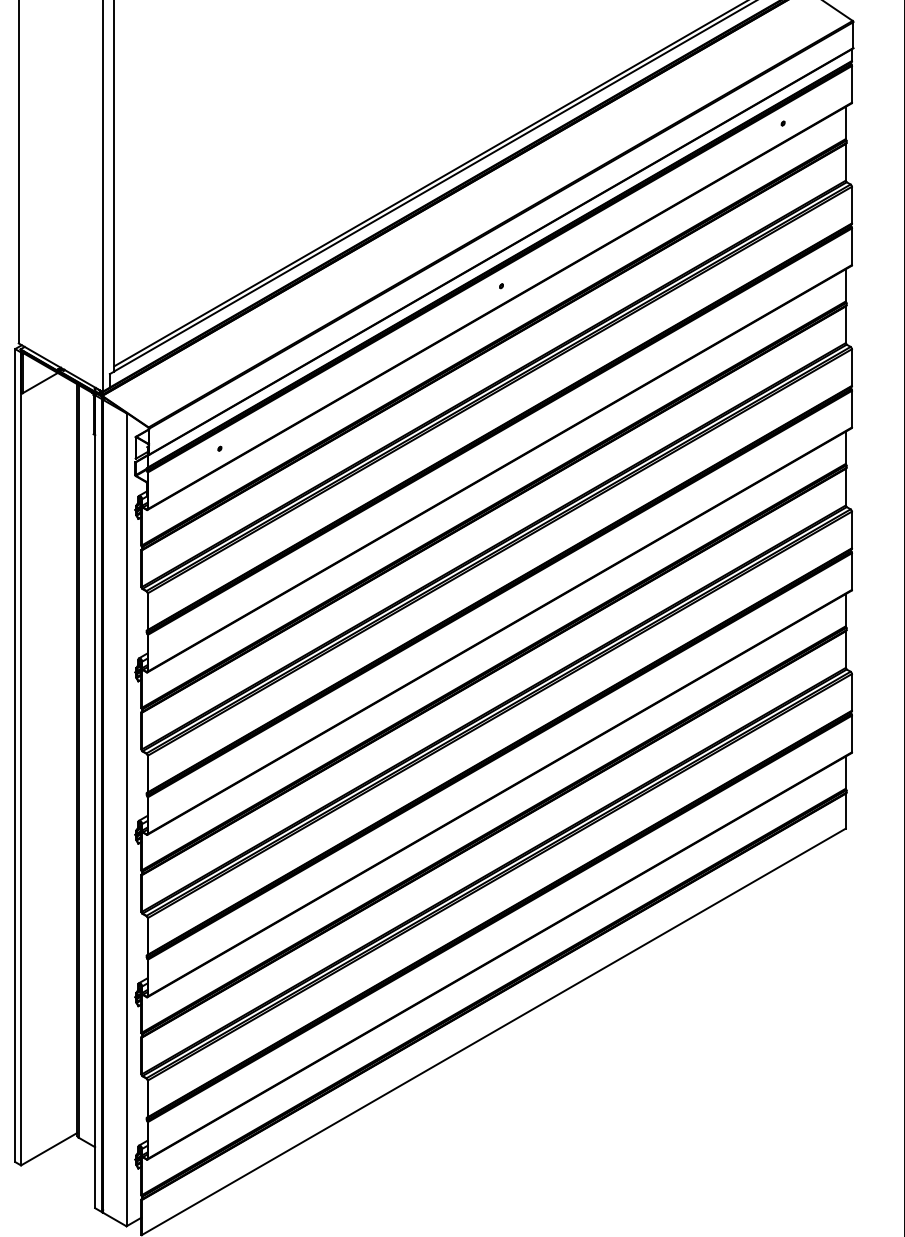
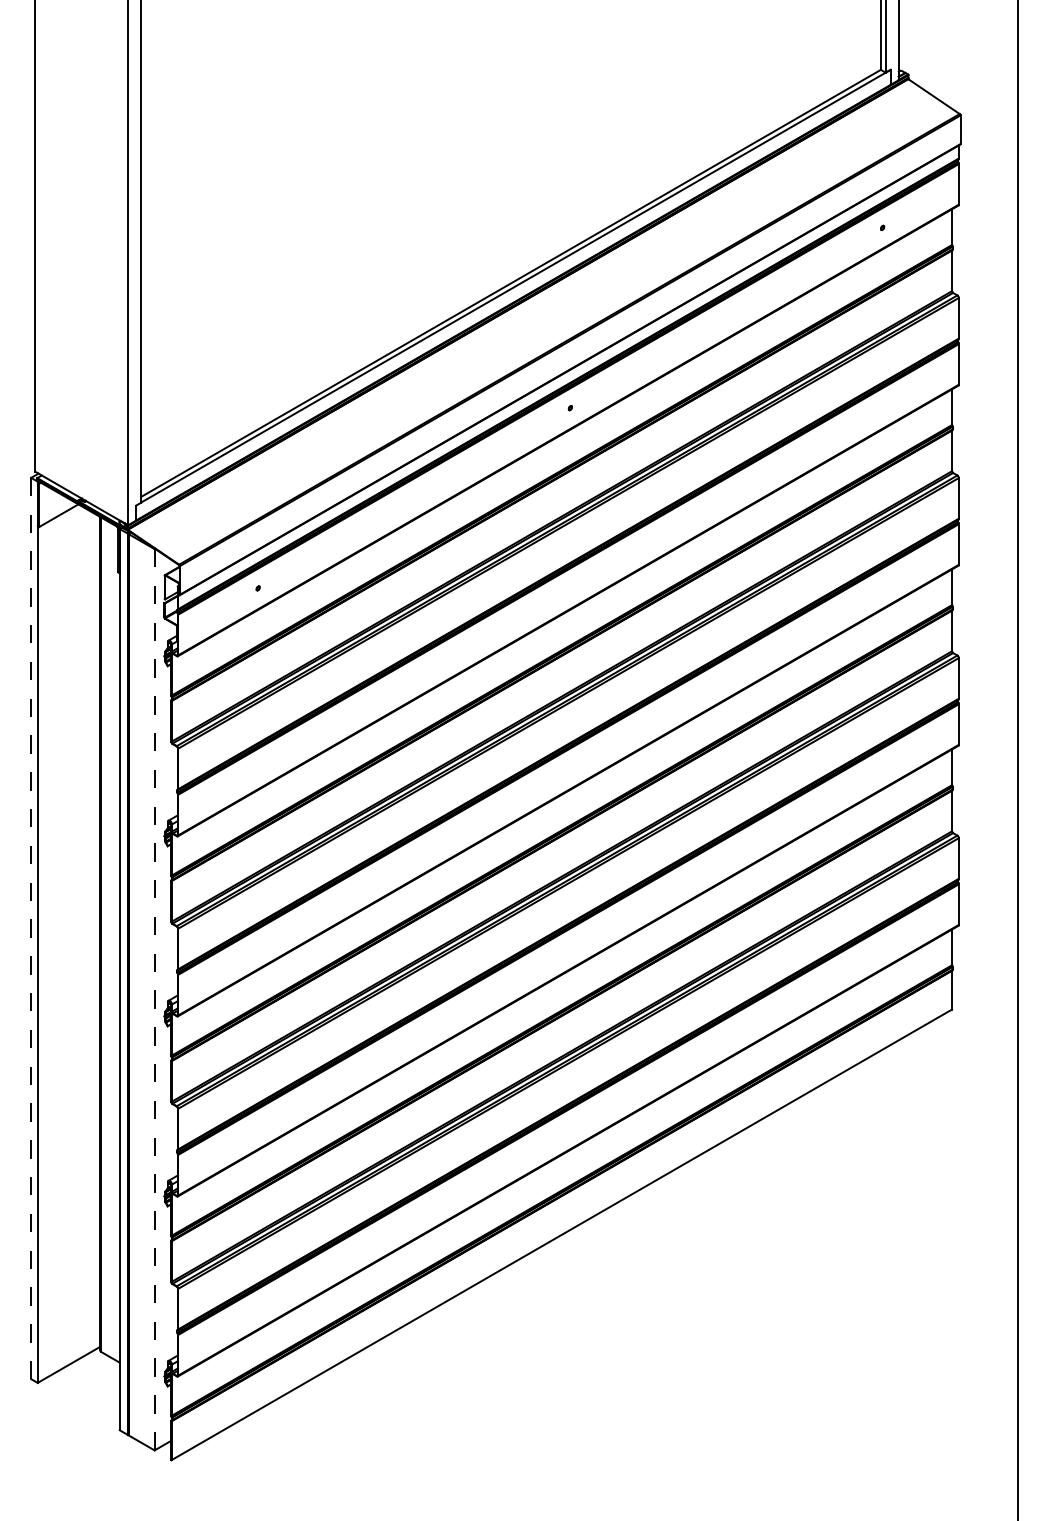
line: (15, 755) -> (31, 928), solid -> dashed
line: (126, 819) -> (154, 999), solid -> dashed

